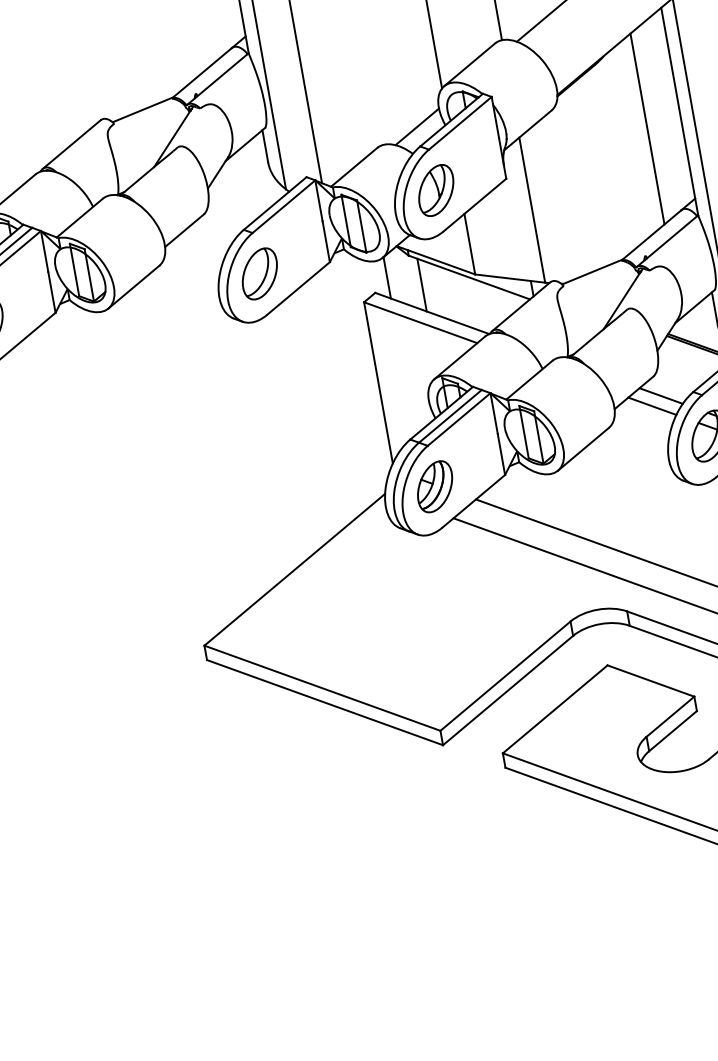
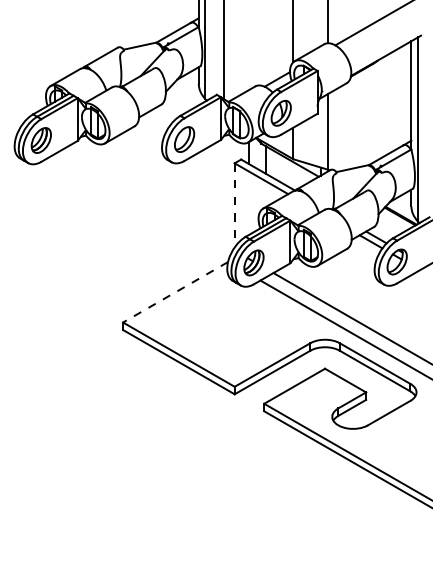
line: (647, 129) -> (393, 101), removed
line: (378, 383) -> (234, 205), solid -> dashed
line: (294, 570) -> (175, 292), solid -> dashed

